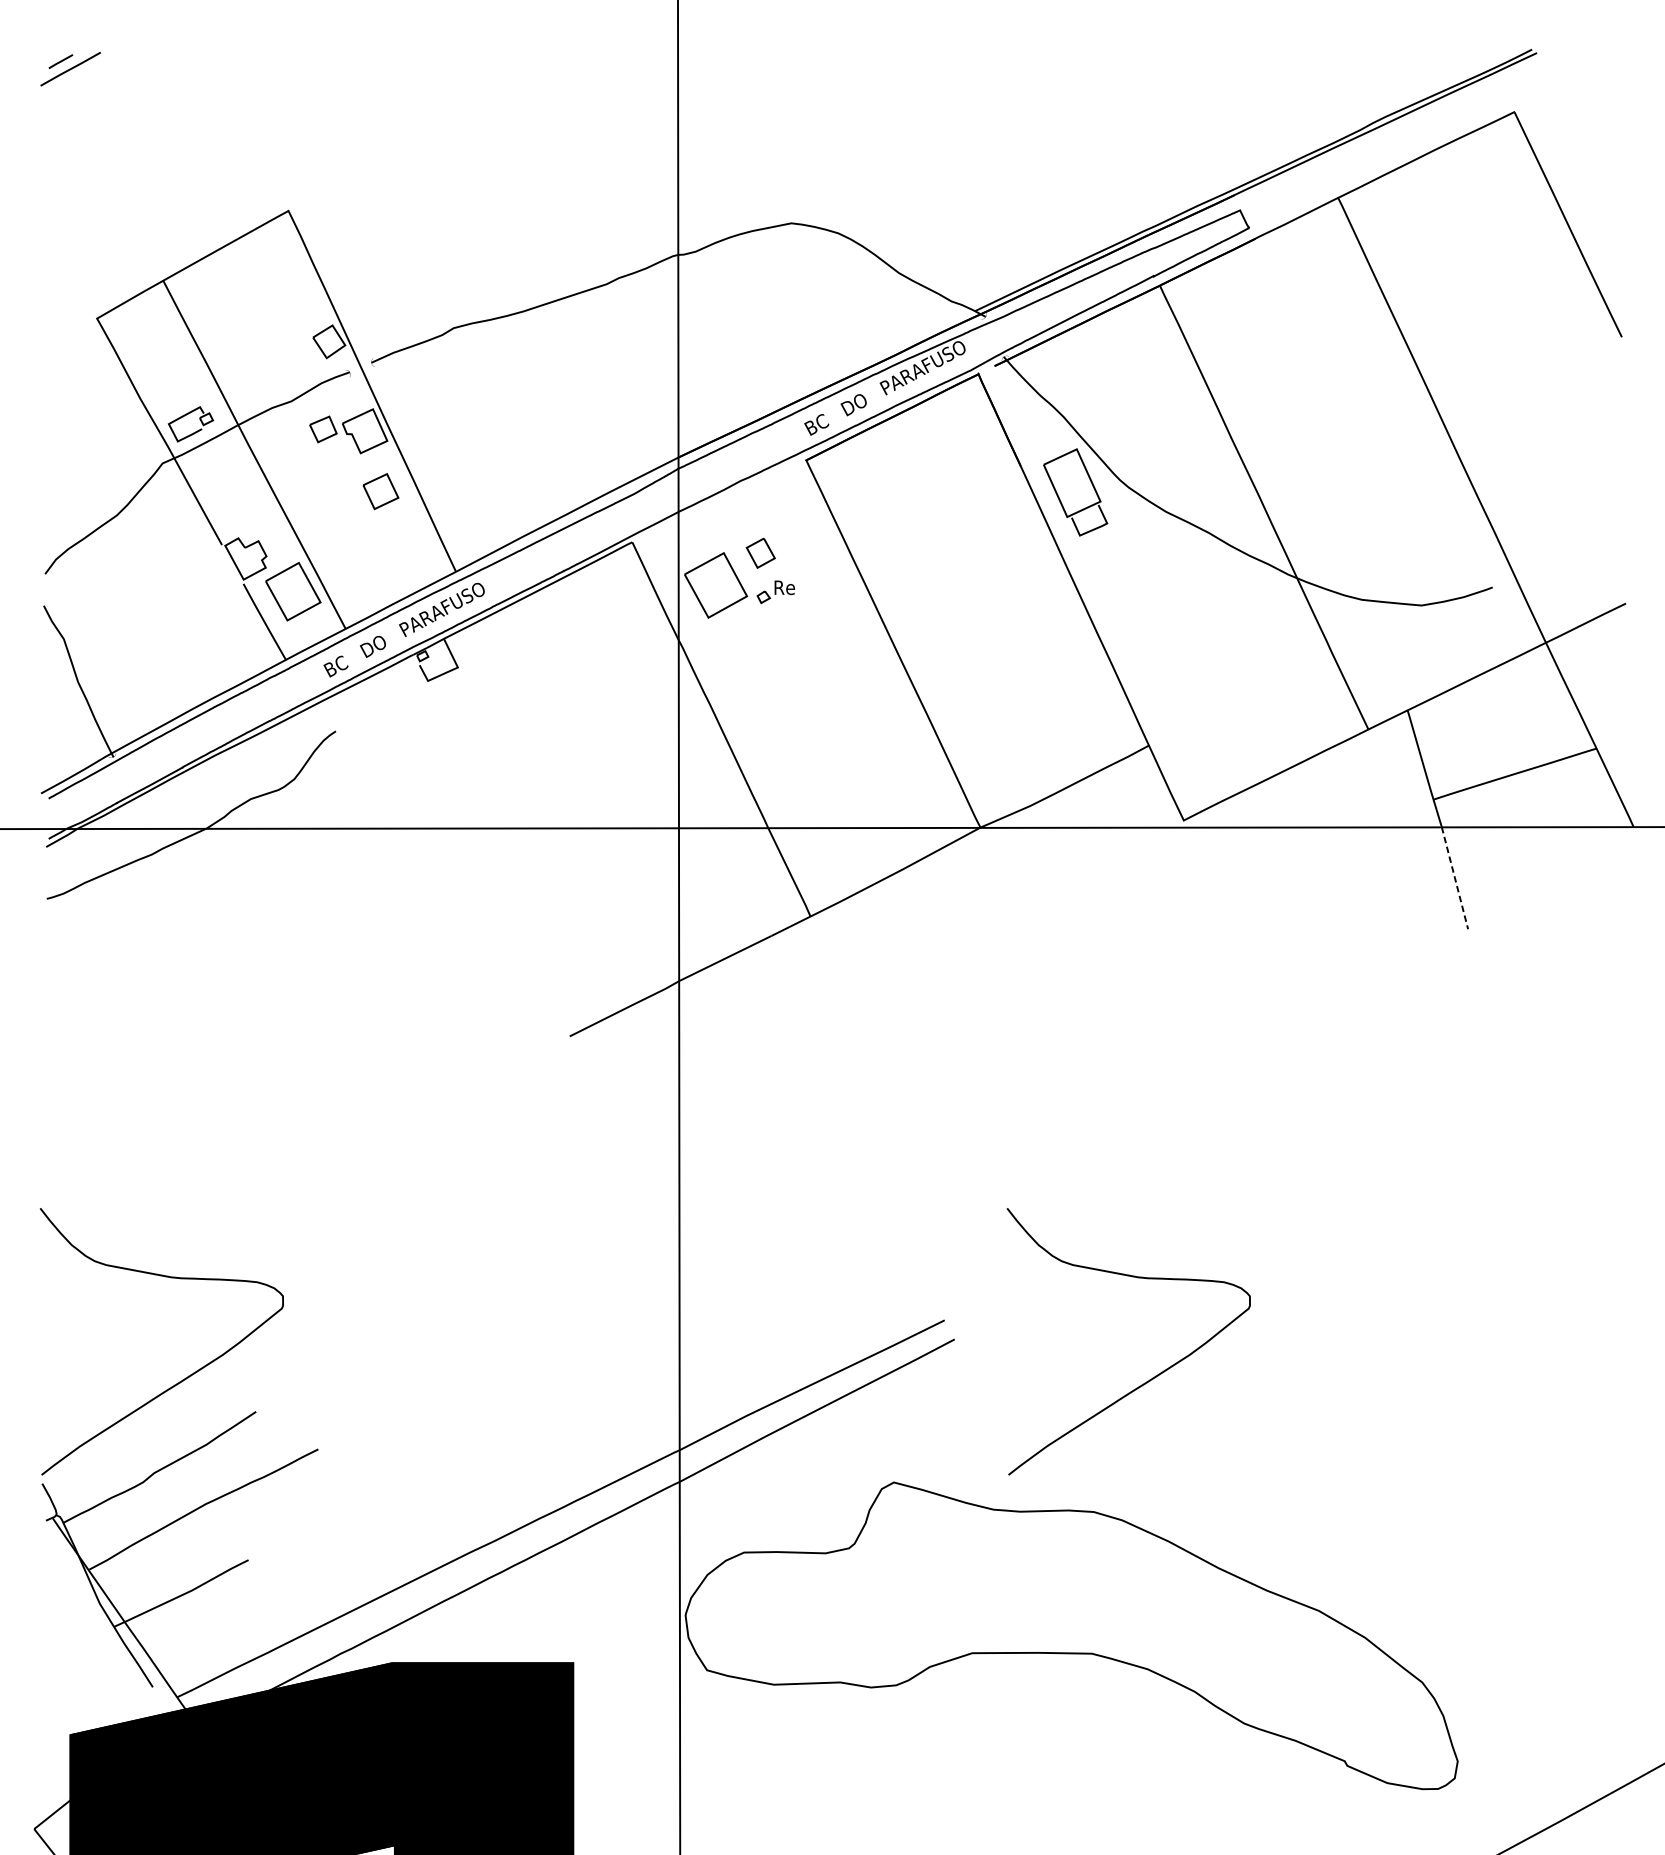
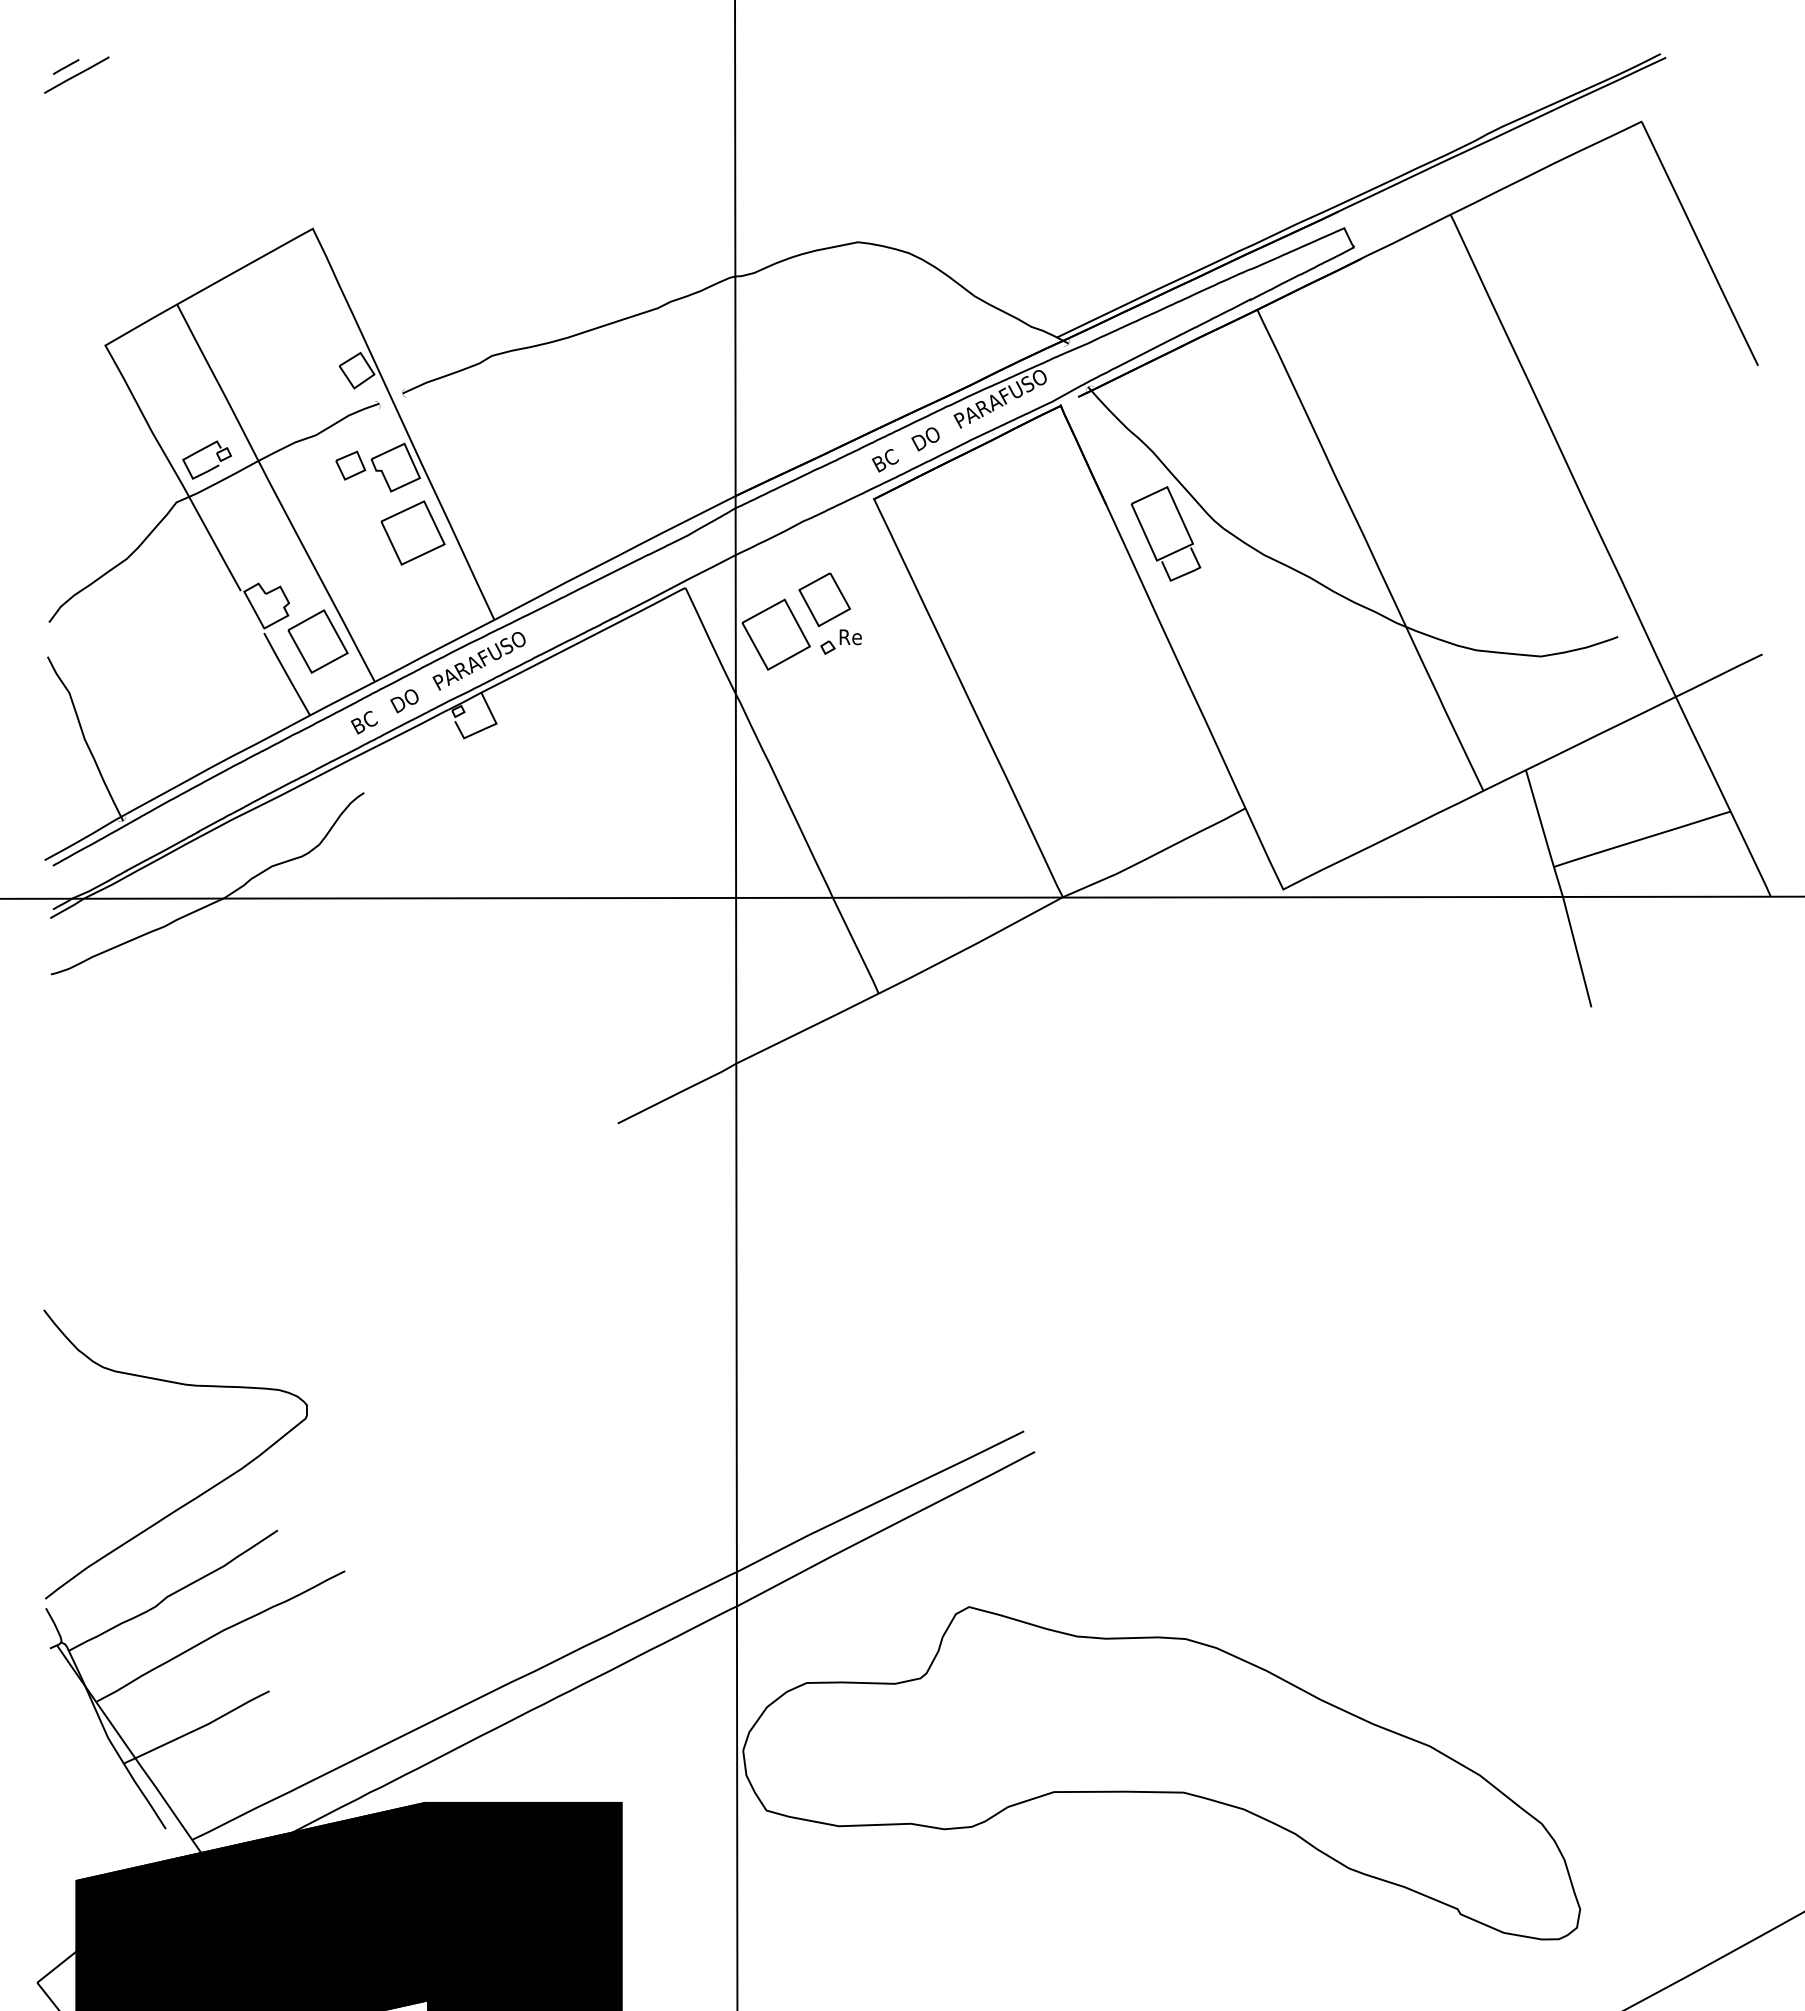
part: (380, 491) -> (412, 532), size x1.67
part: (760, 552) -> (824, 599), size x1.67
line: (1455, 878) -> (1577, 952), dashed -> solid
curve: (1153, 1376) -> (1250, 1492), removed

